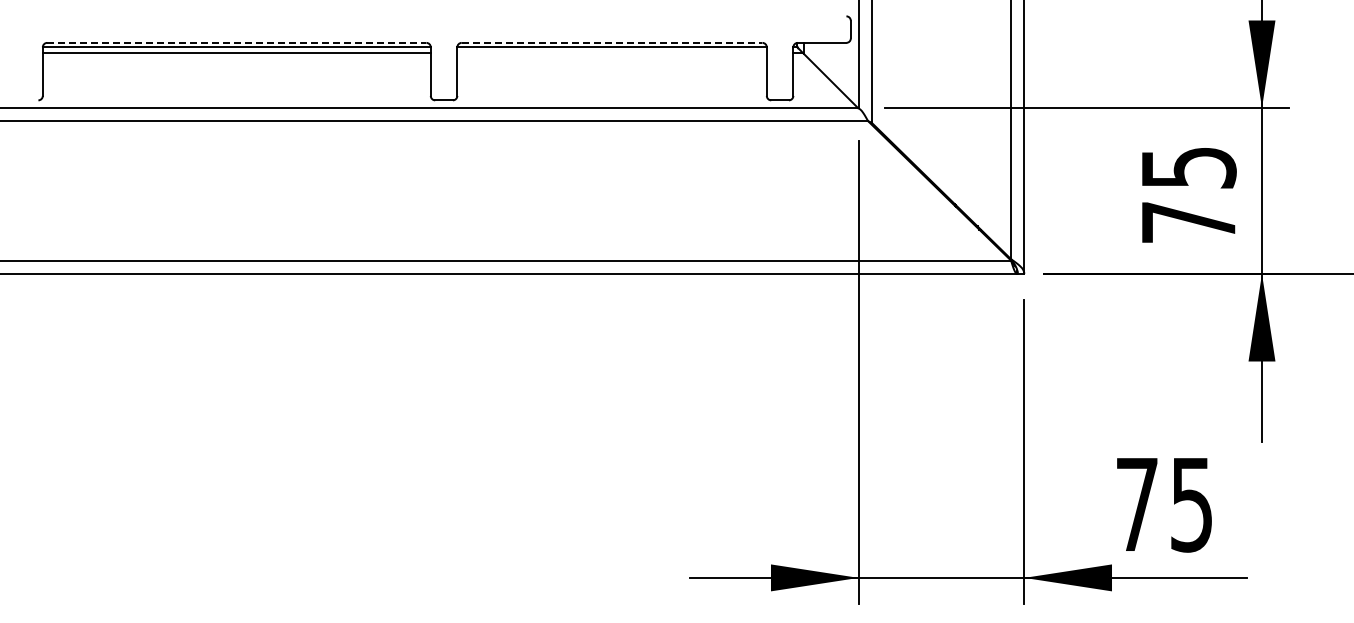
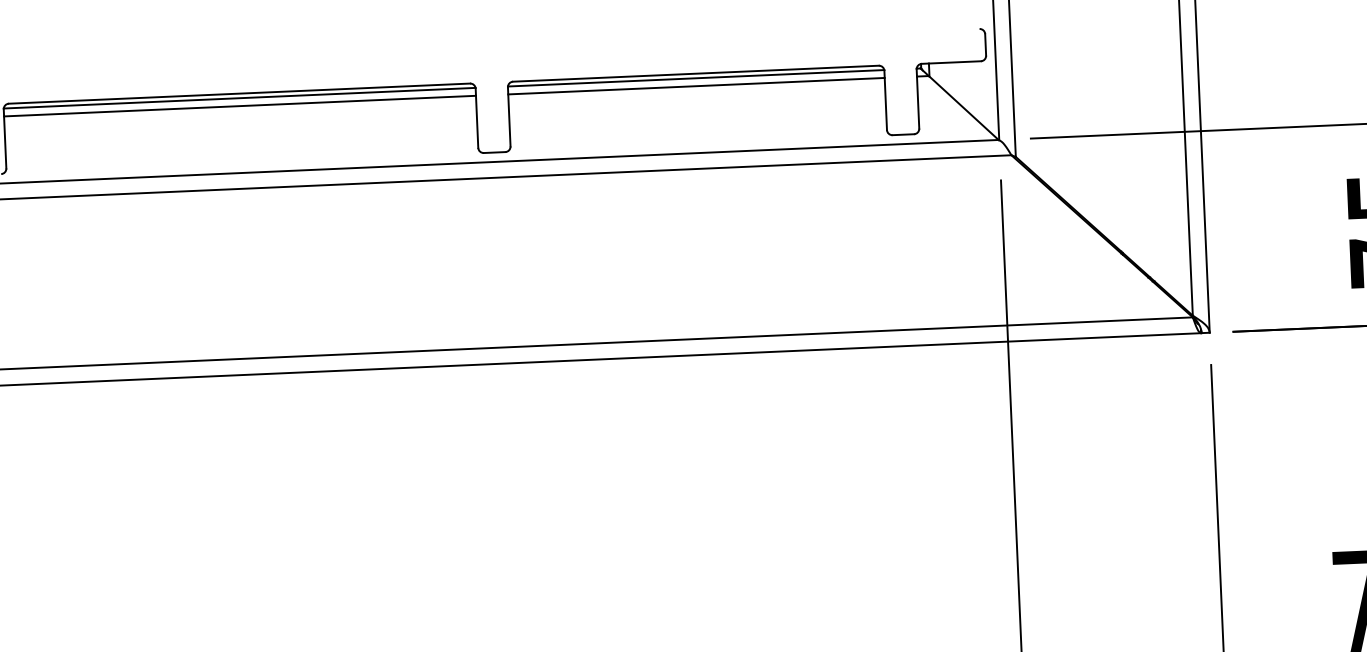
line: (236, 42) -> (239, 93), dashed -> solid
line: (612, 42) -> (696, 73), dashed -> solid
line: (611, 53) -> (695, 86), added

